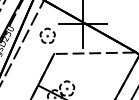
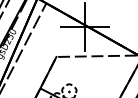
part: (47, 35) -> (49, 38), removed

